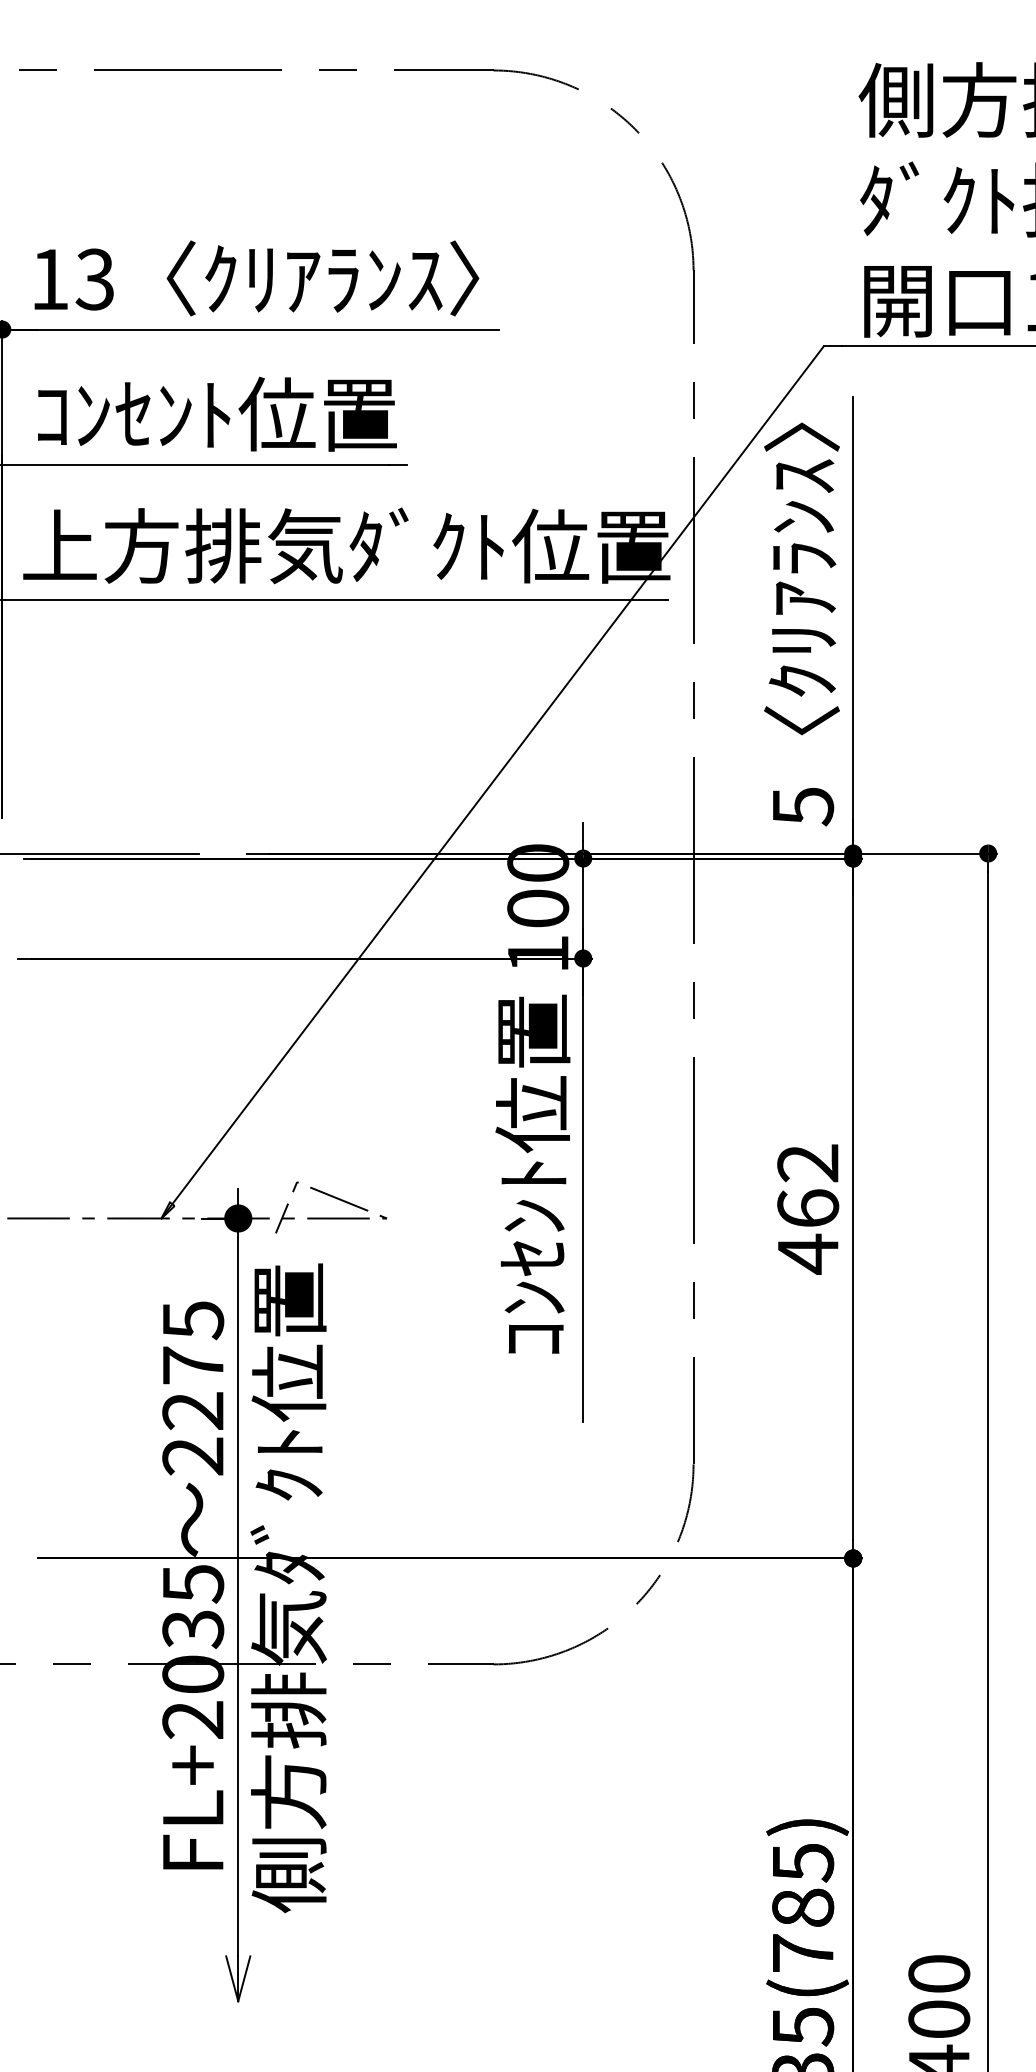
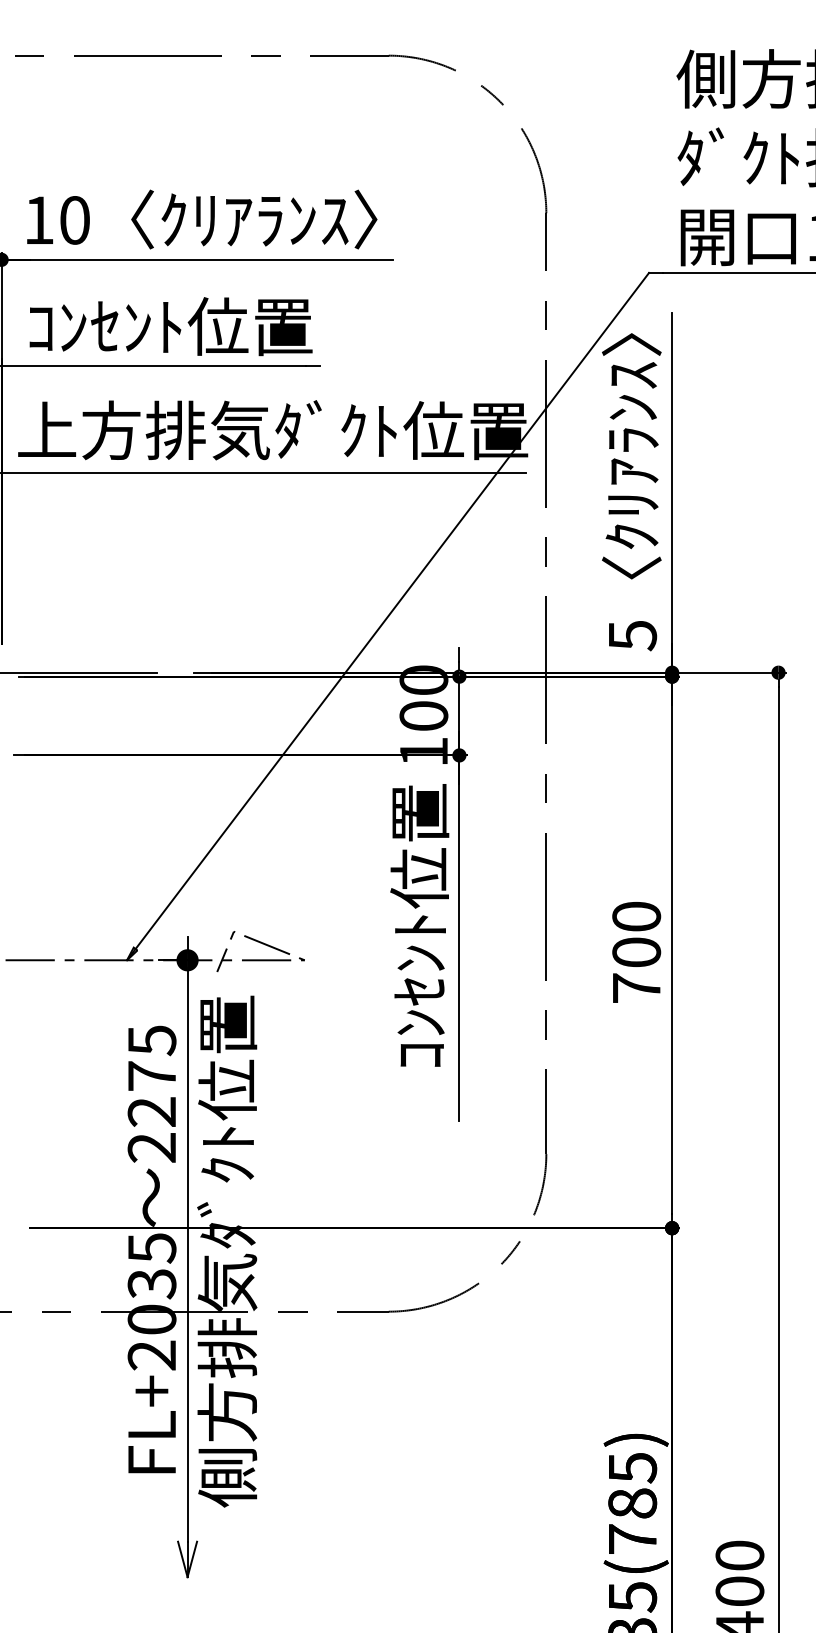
text: (94, 279) -> (74, 220), 13 -> 10
text: (808, 1209) -> (636, 953), 462 -> 700

